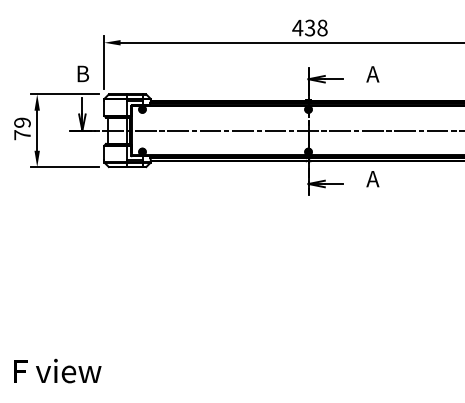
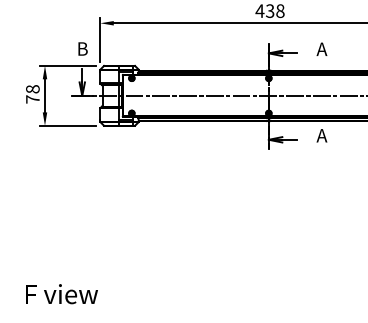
text: (22, 122) -> (32, 89), 79 -> 78

